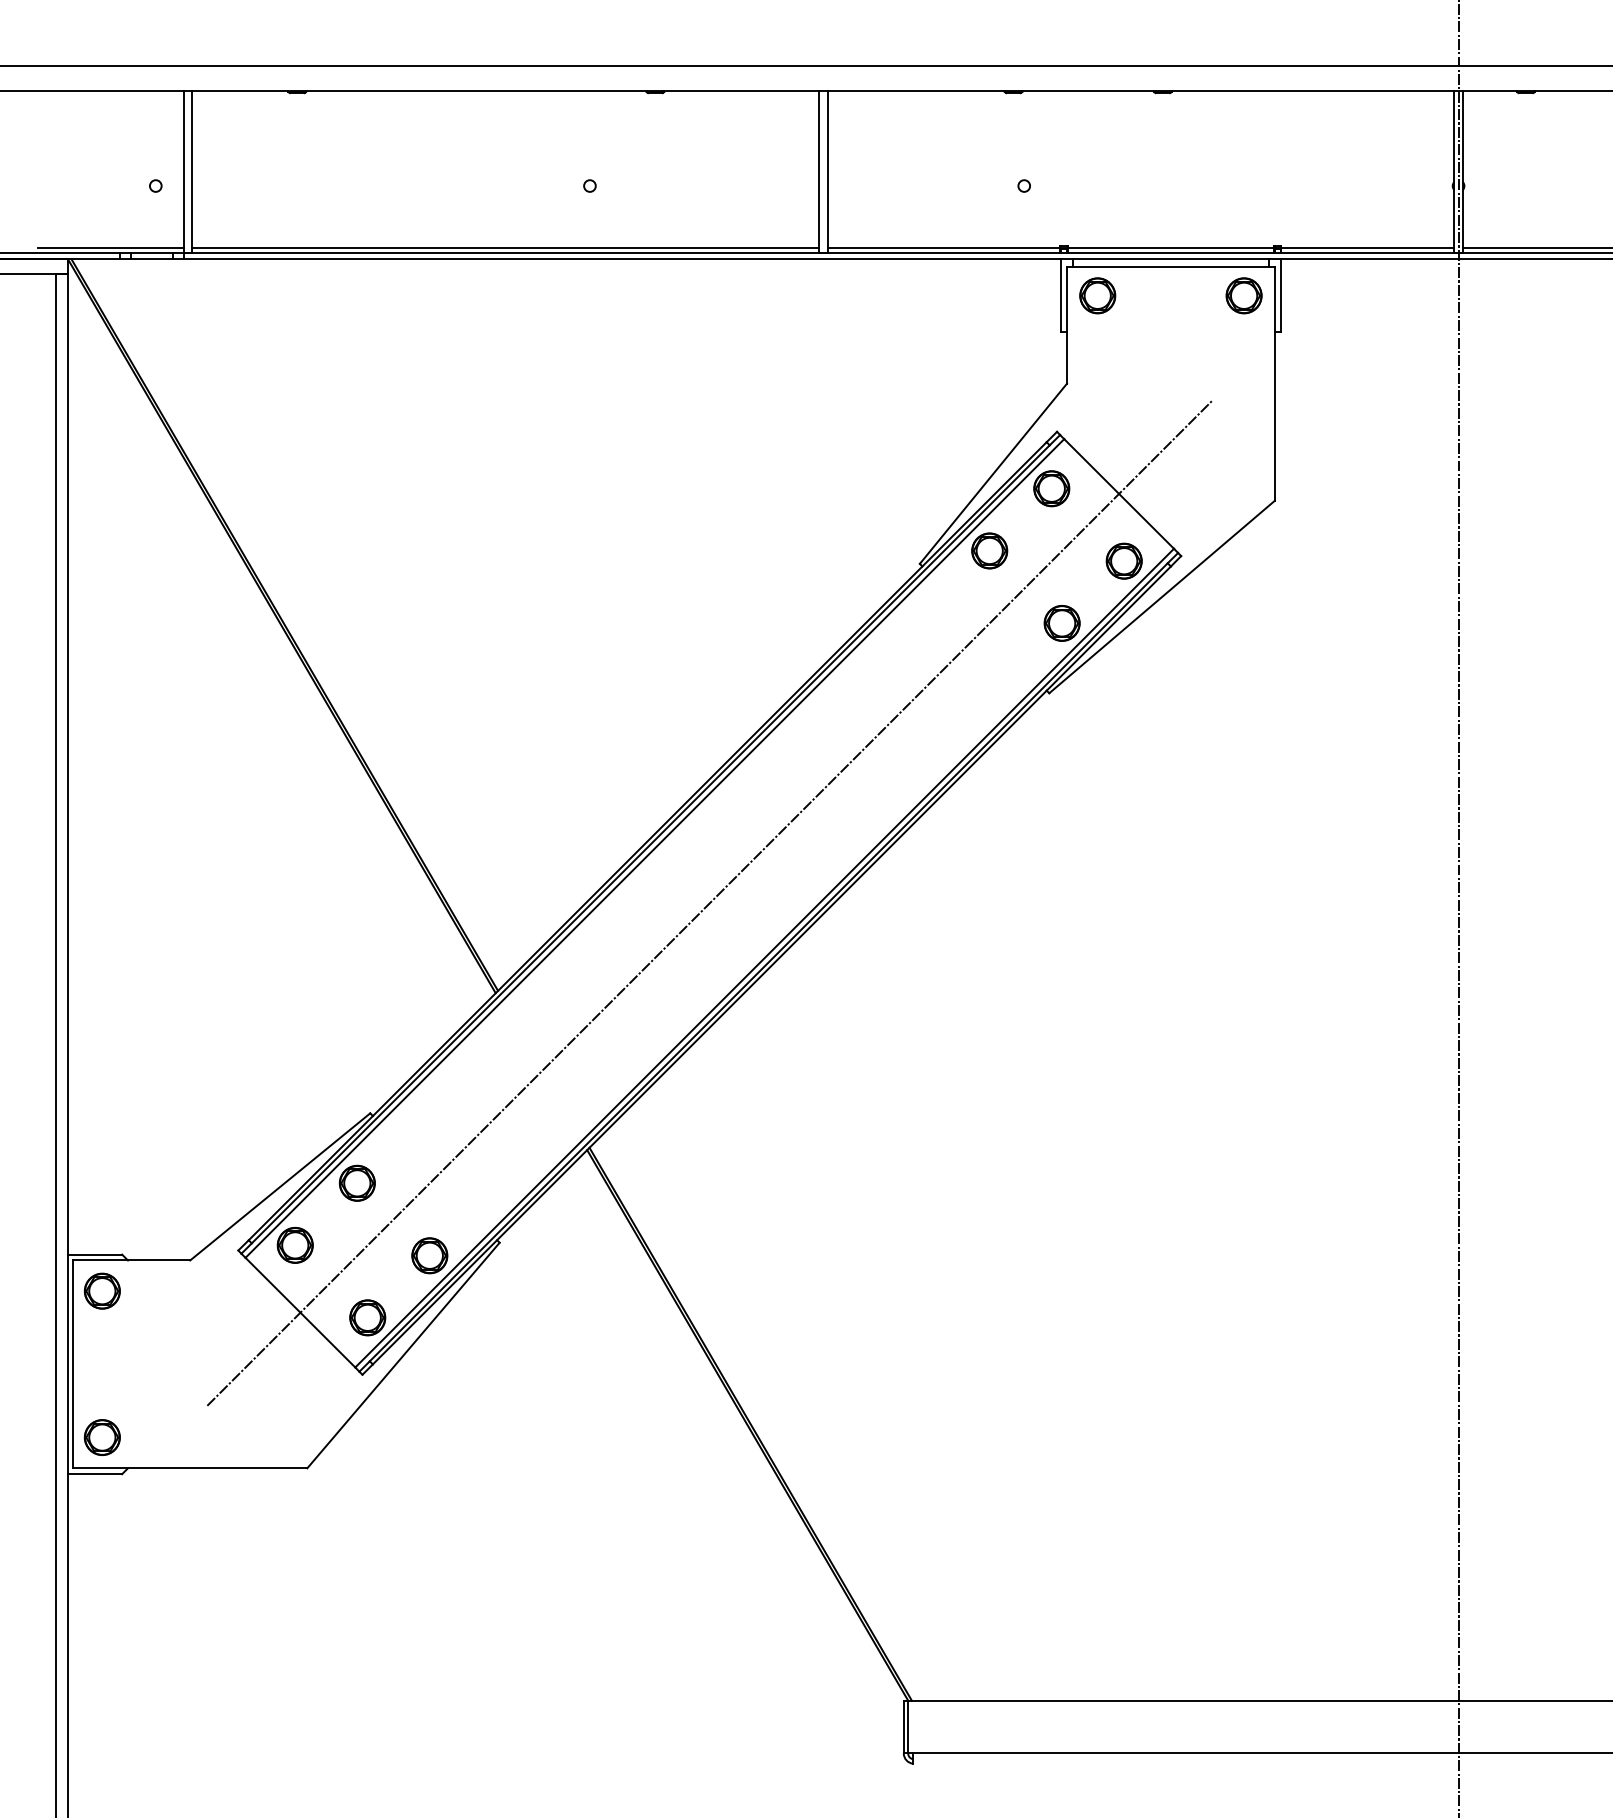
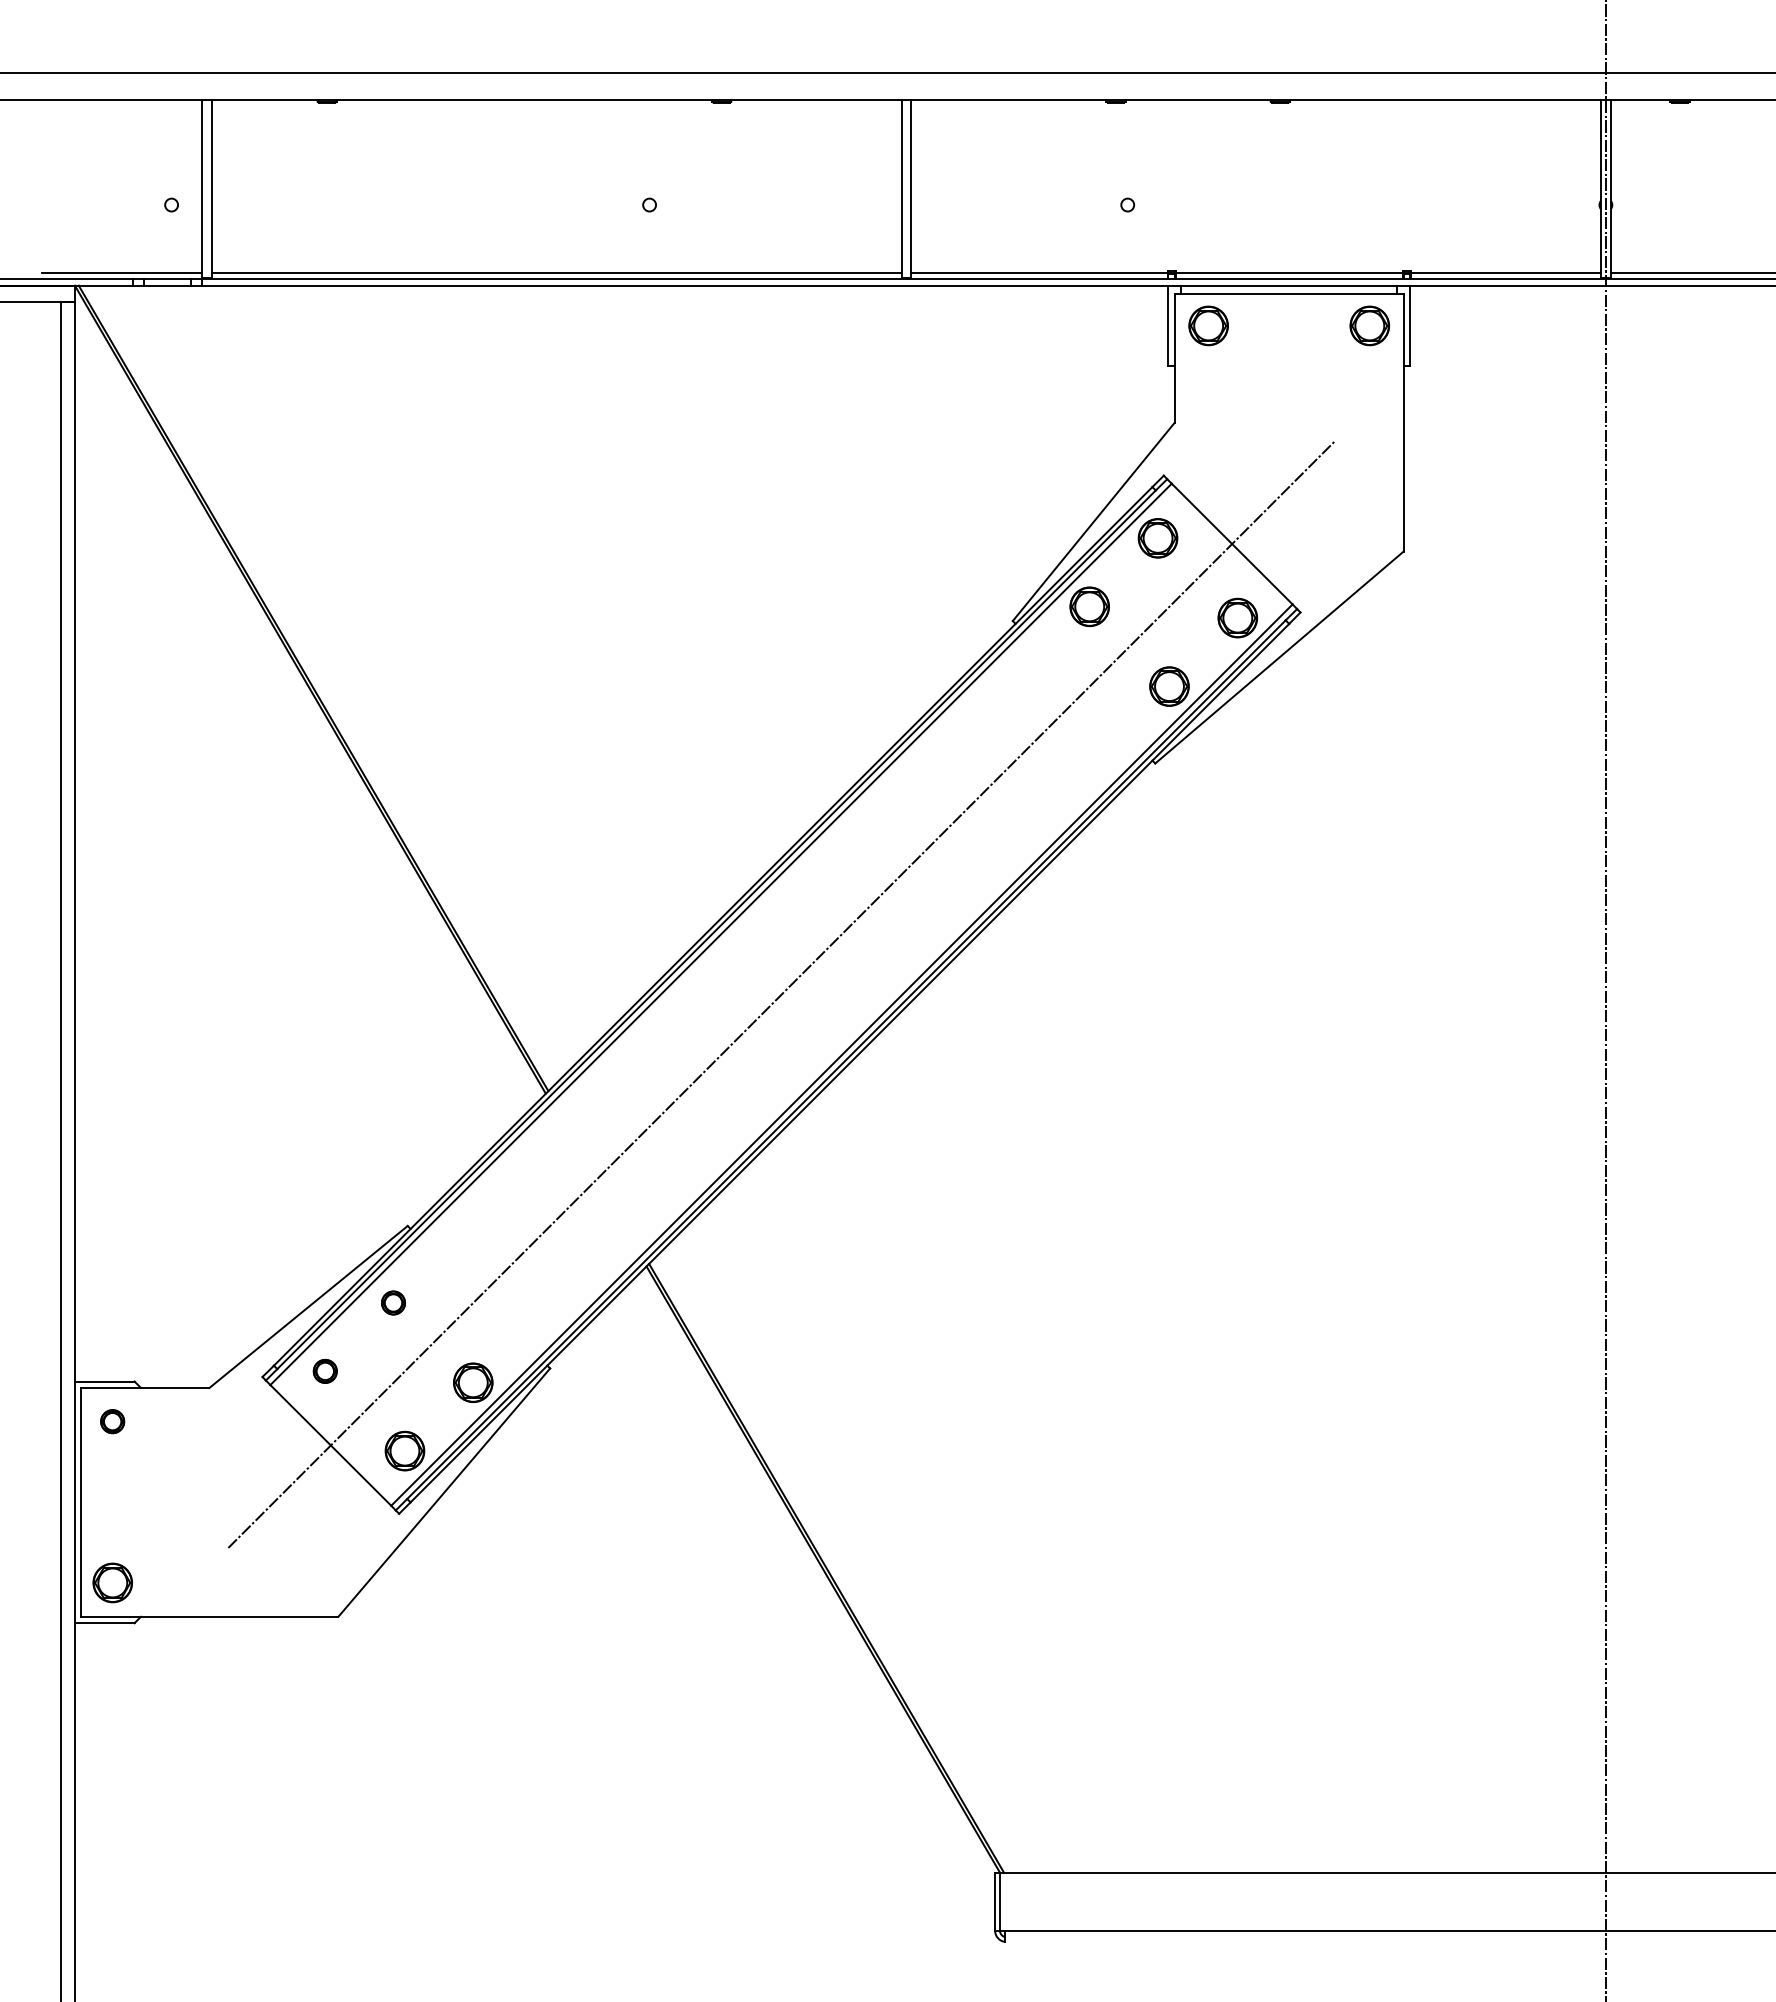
part: (357, 1182) -> (393, 1302), size x0.6
part: (295, 1245) -> (325, 1371), size x0.6
part: (102, 1290) -> (112, 1421), size x0.6

